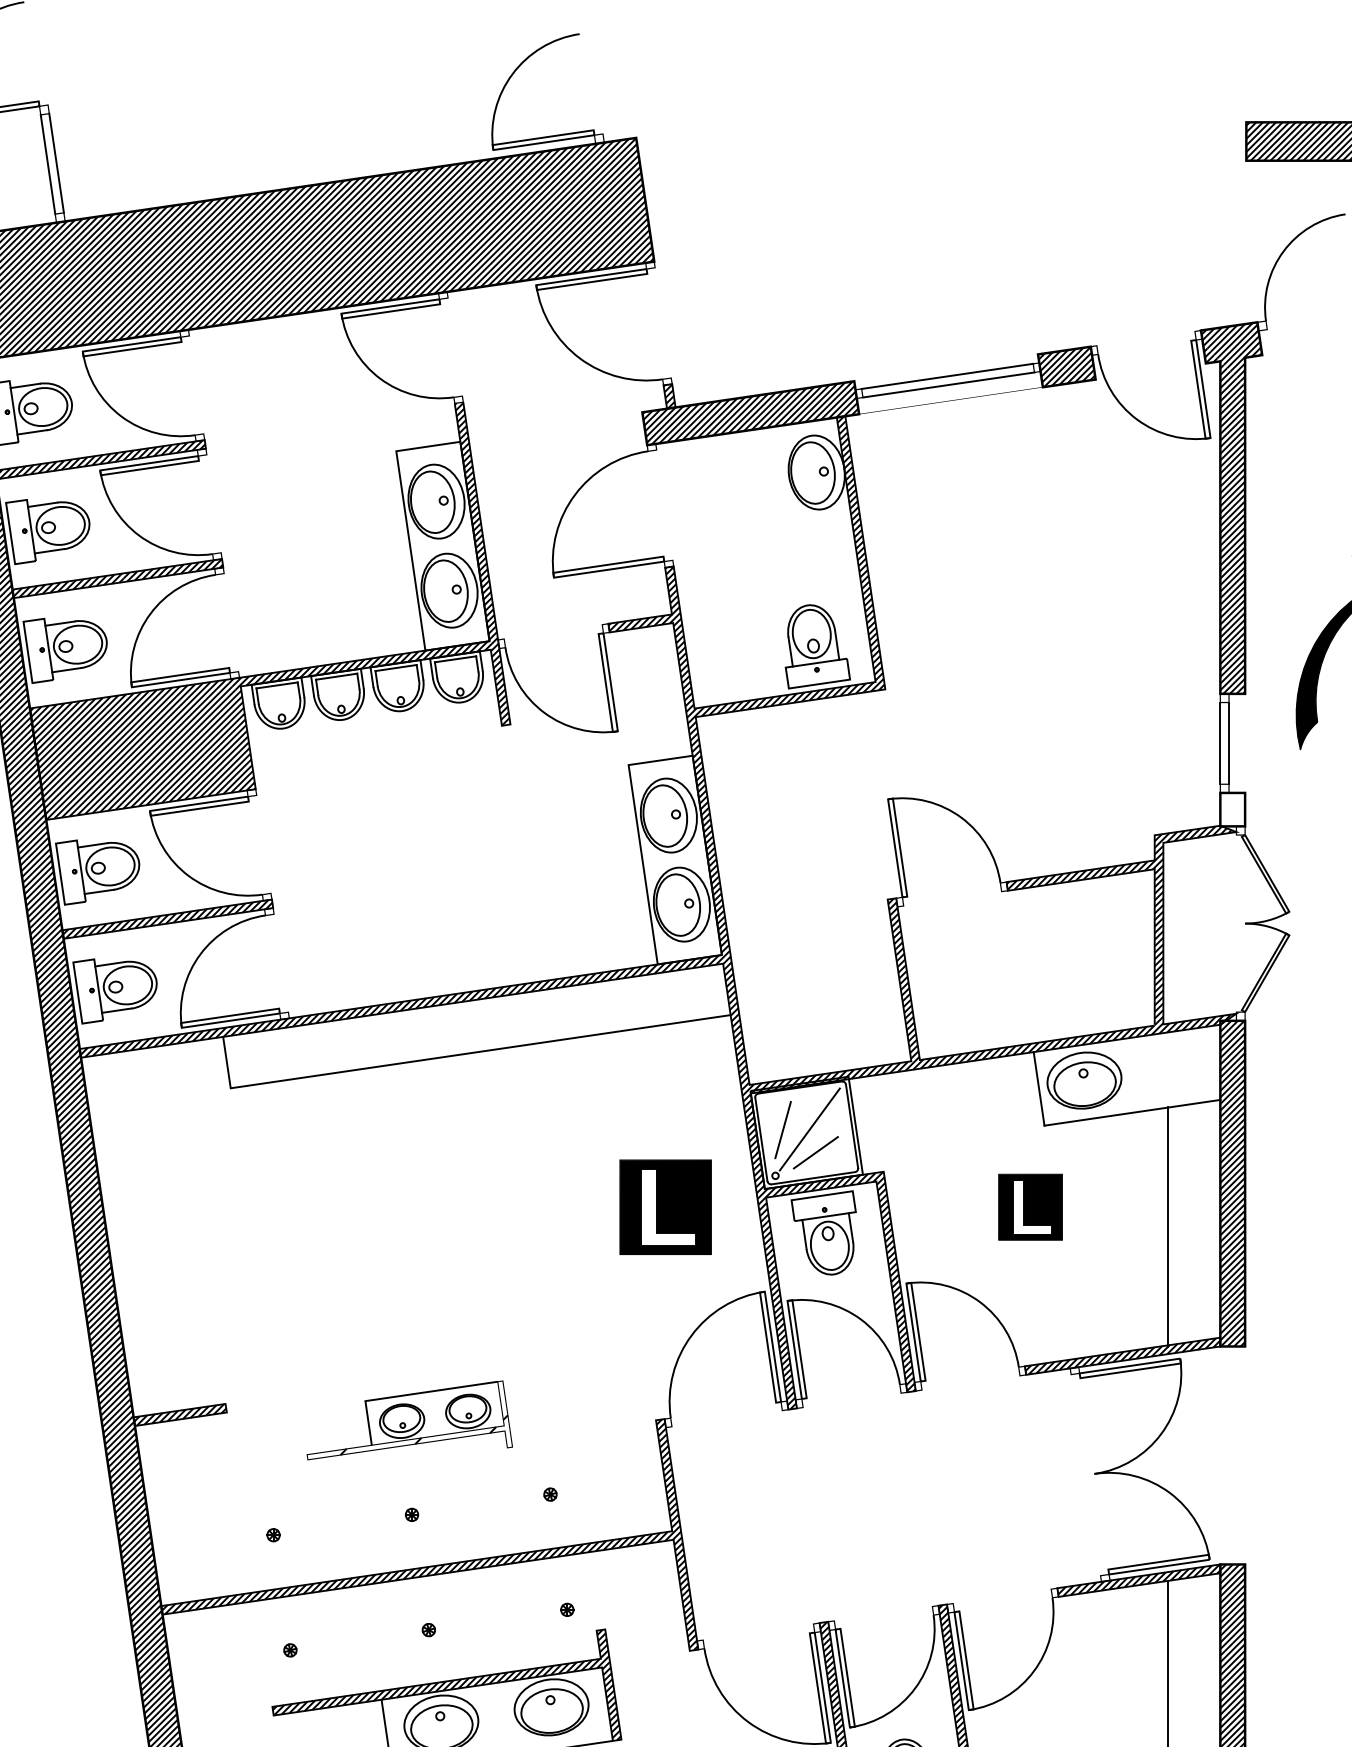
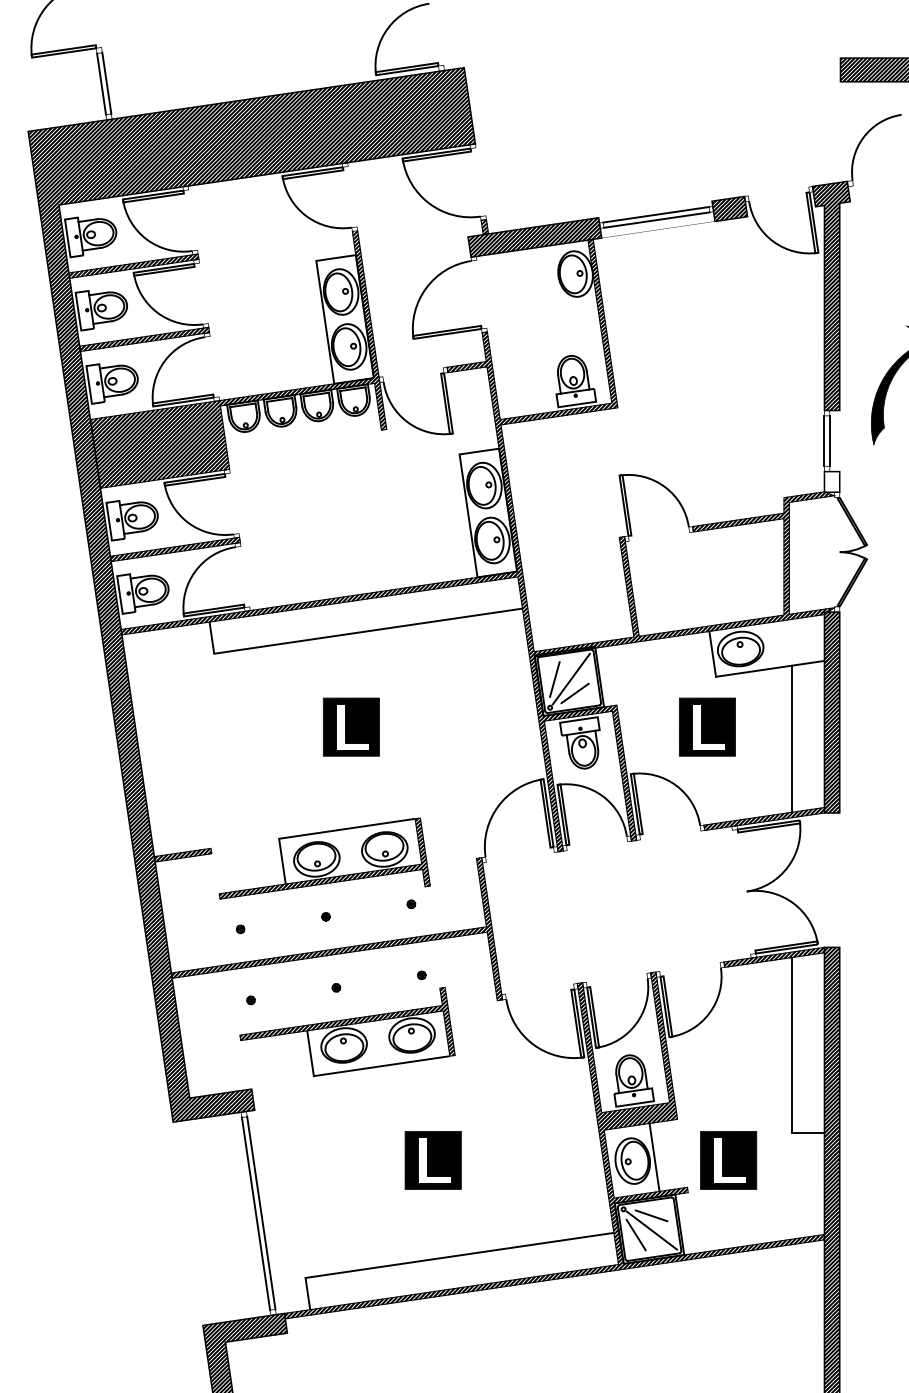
part: (665, 1206) -> (351, 726), moved
part: (1030, 1206) -> (707, 726), size x1.43
part: (409, 1420) -> (324, 858), size x1.67

